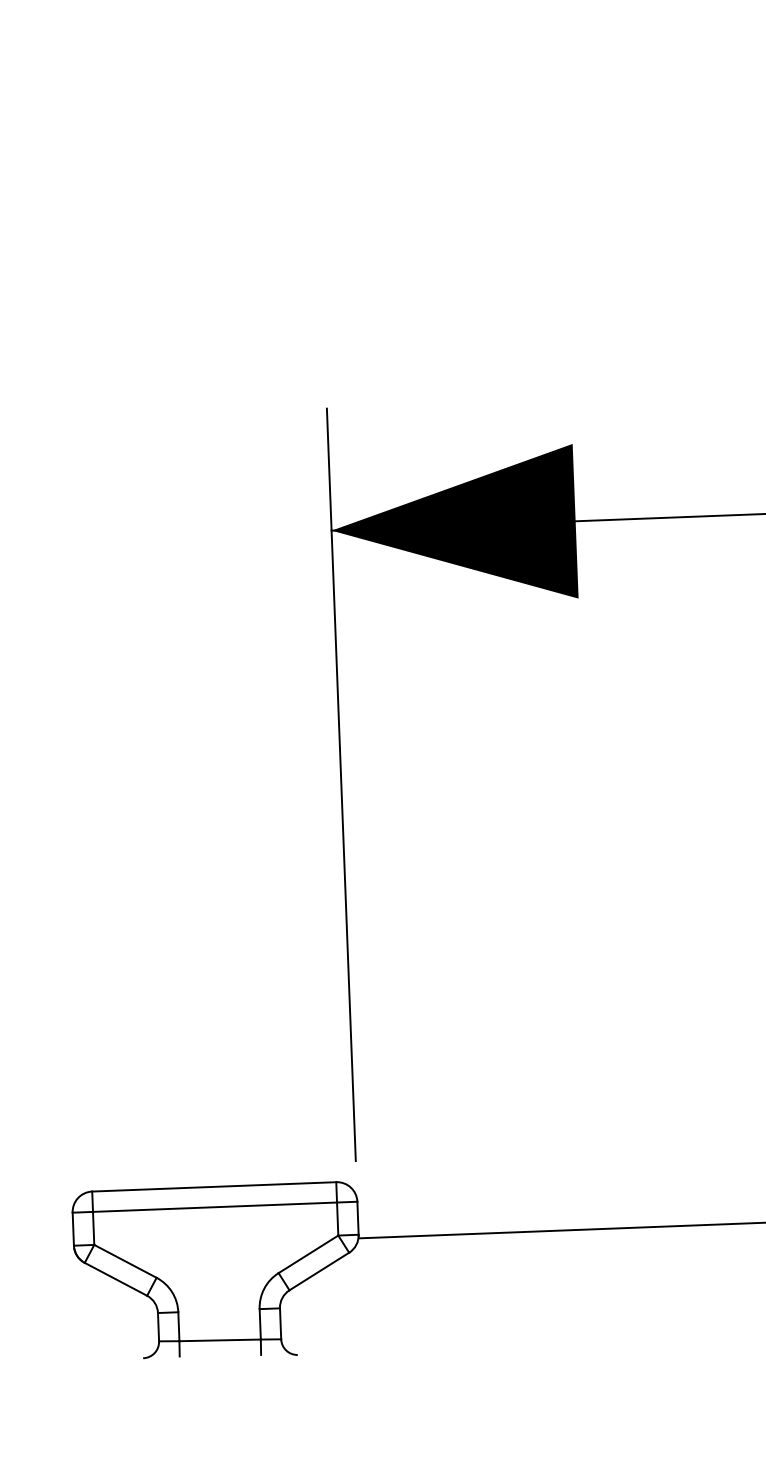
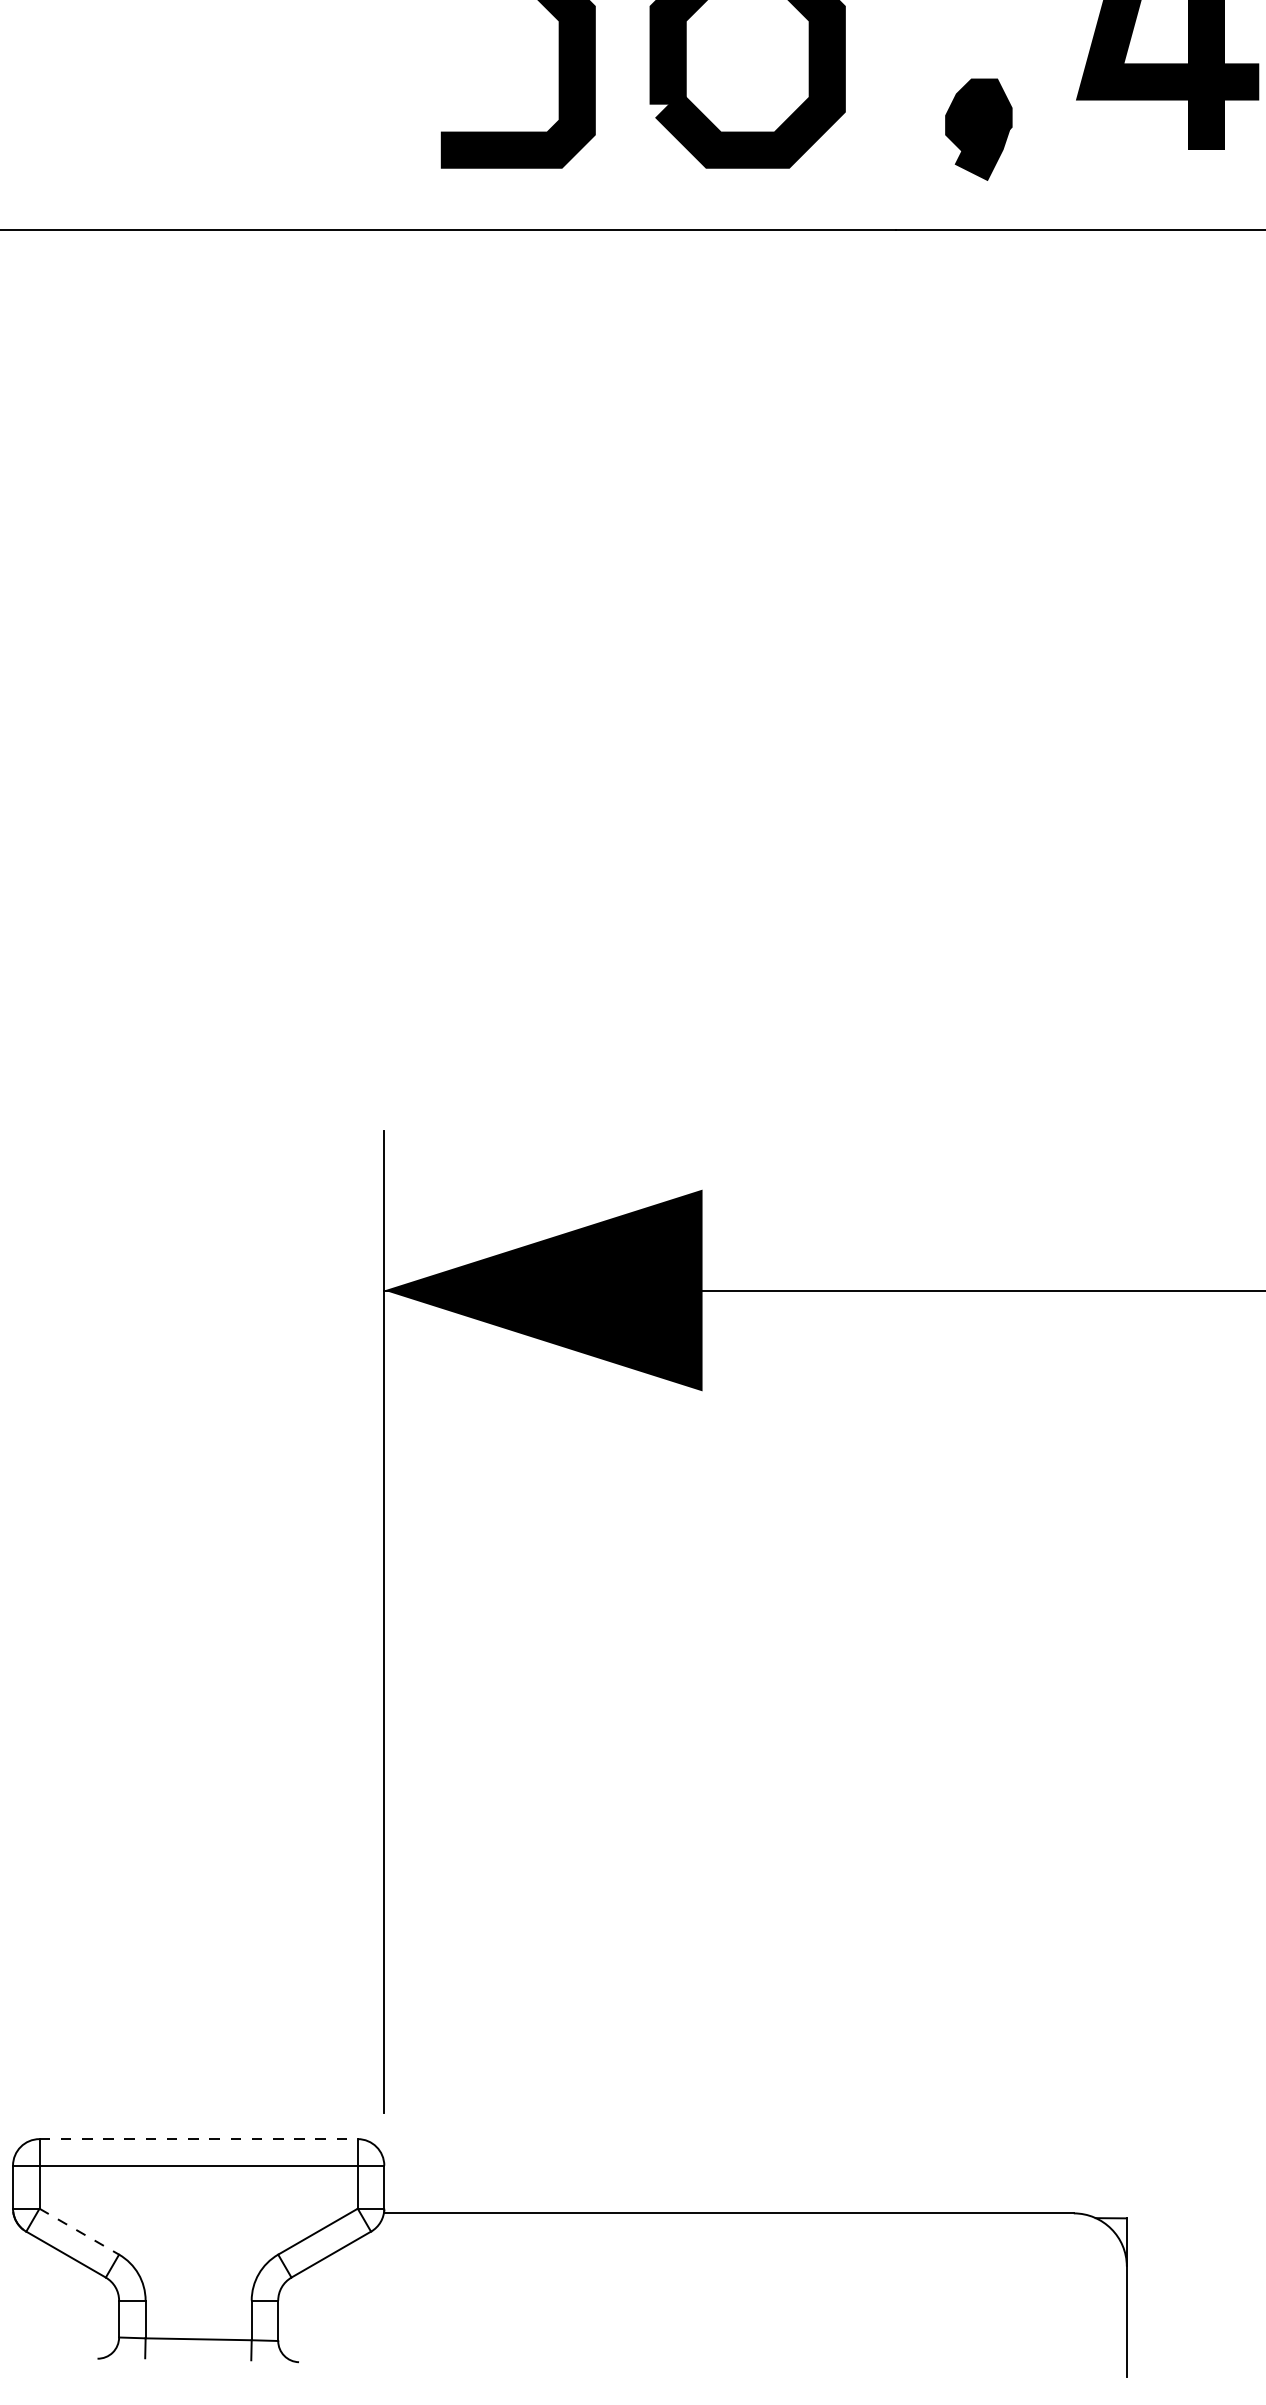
line: (214, 1187) -> (199, 2139), solid -> dashed
line: (125, 1261) -> (79, 2231), solid -> dashed

